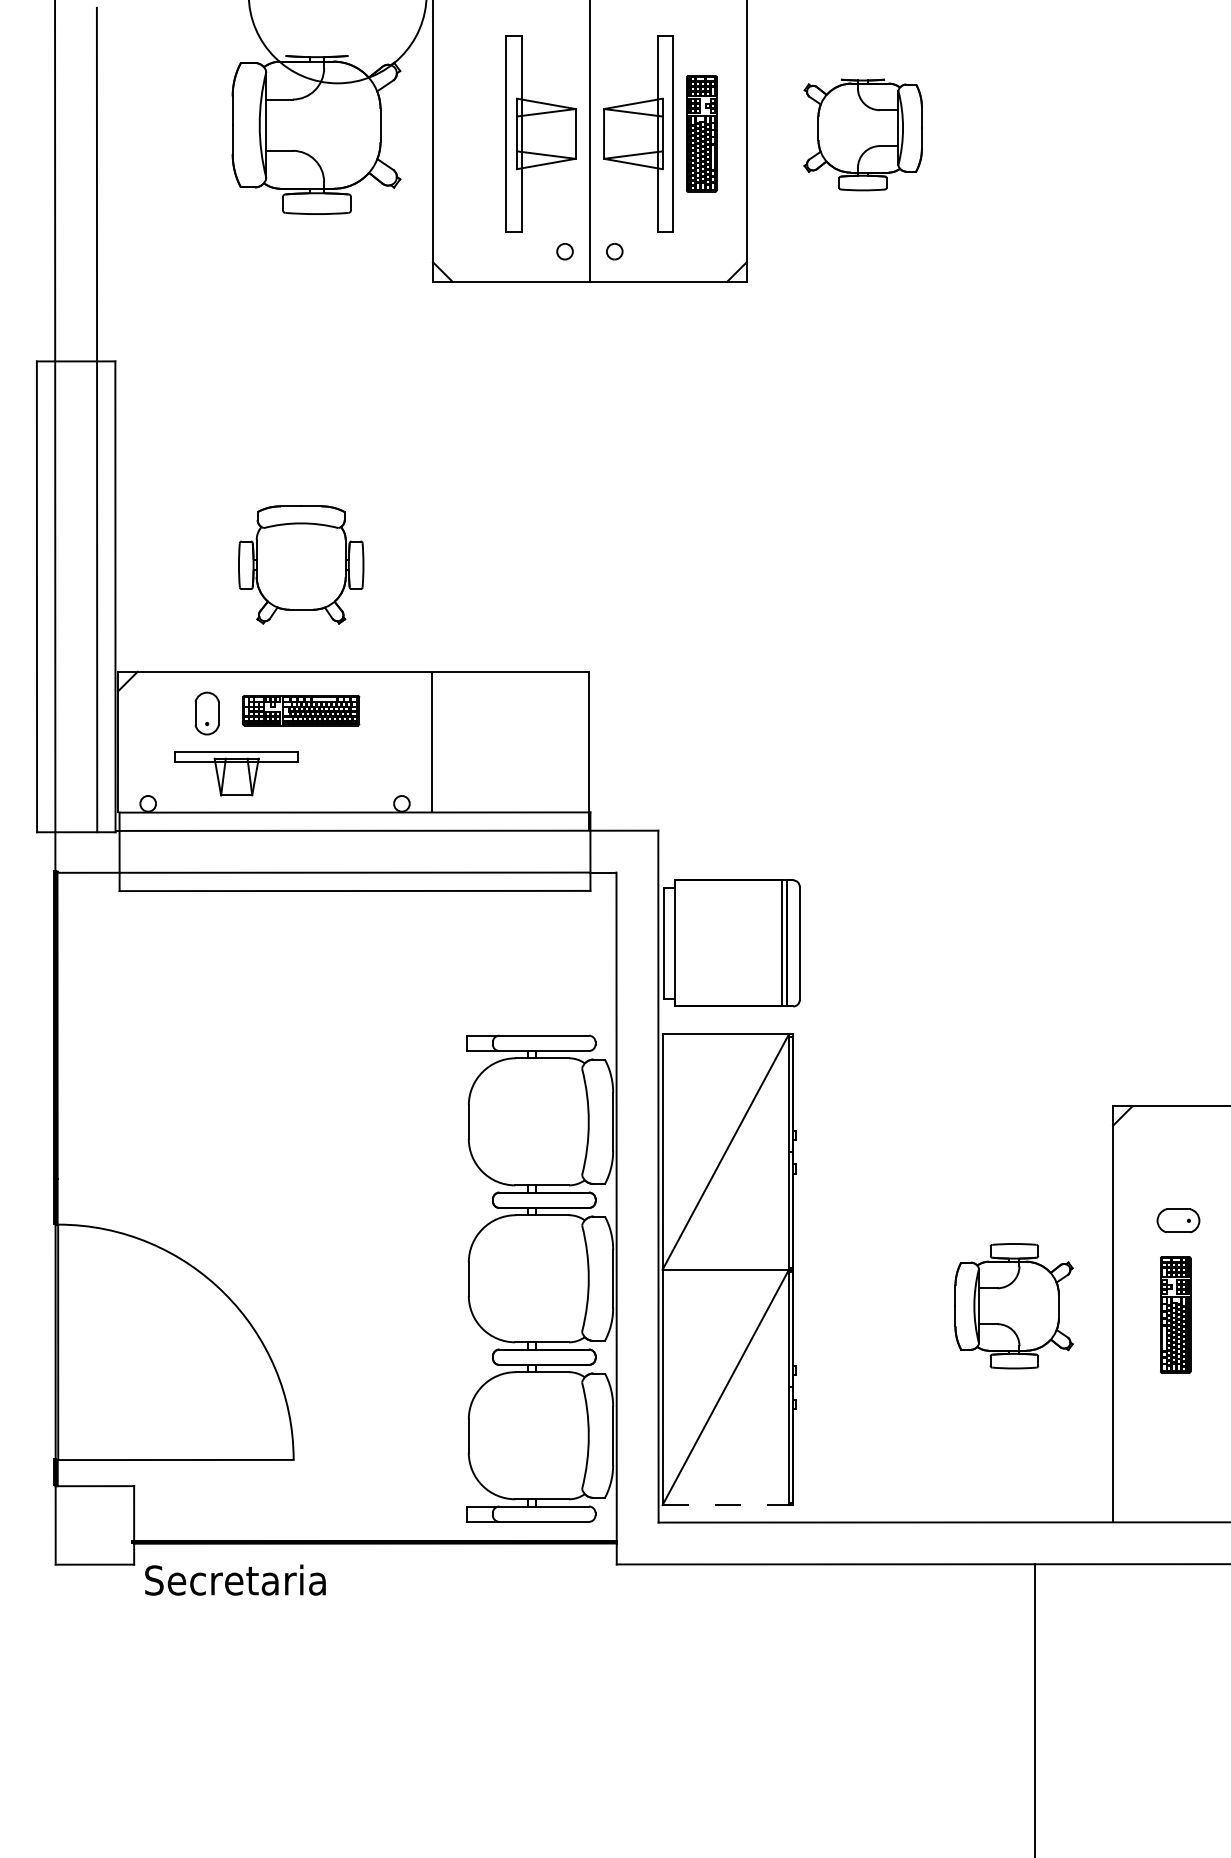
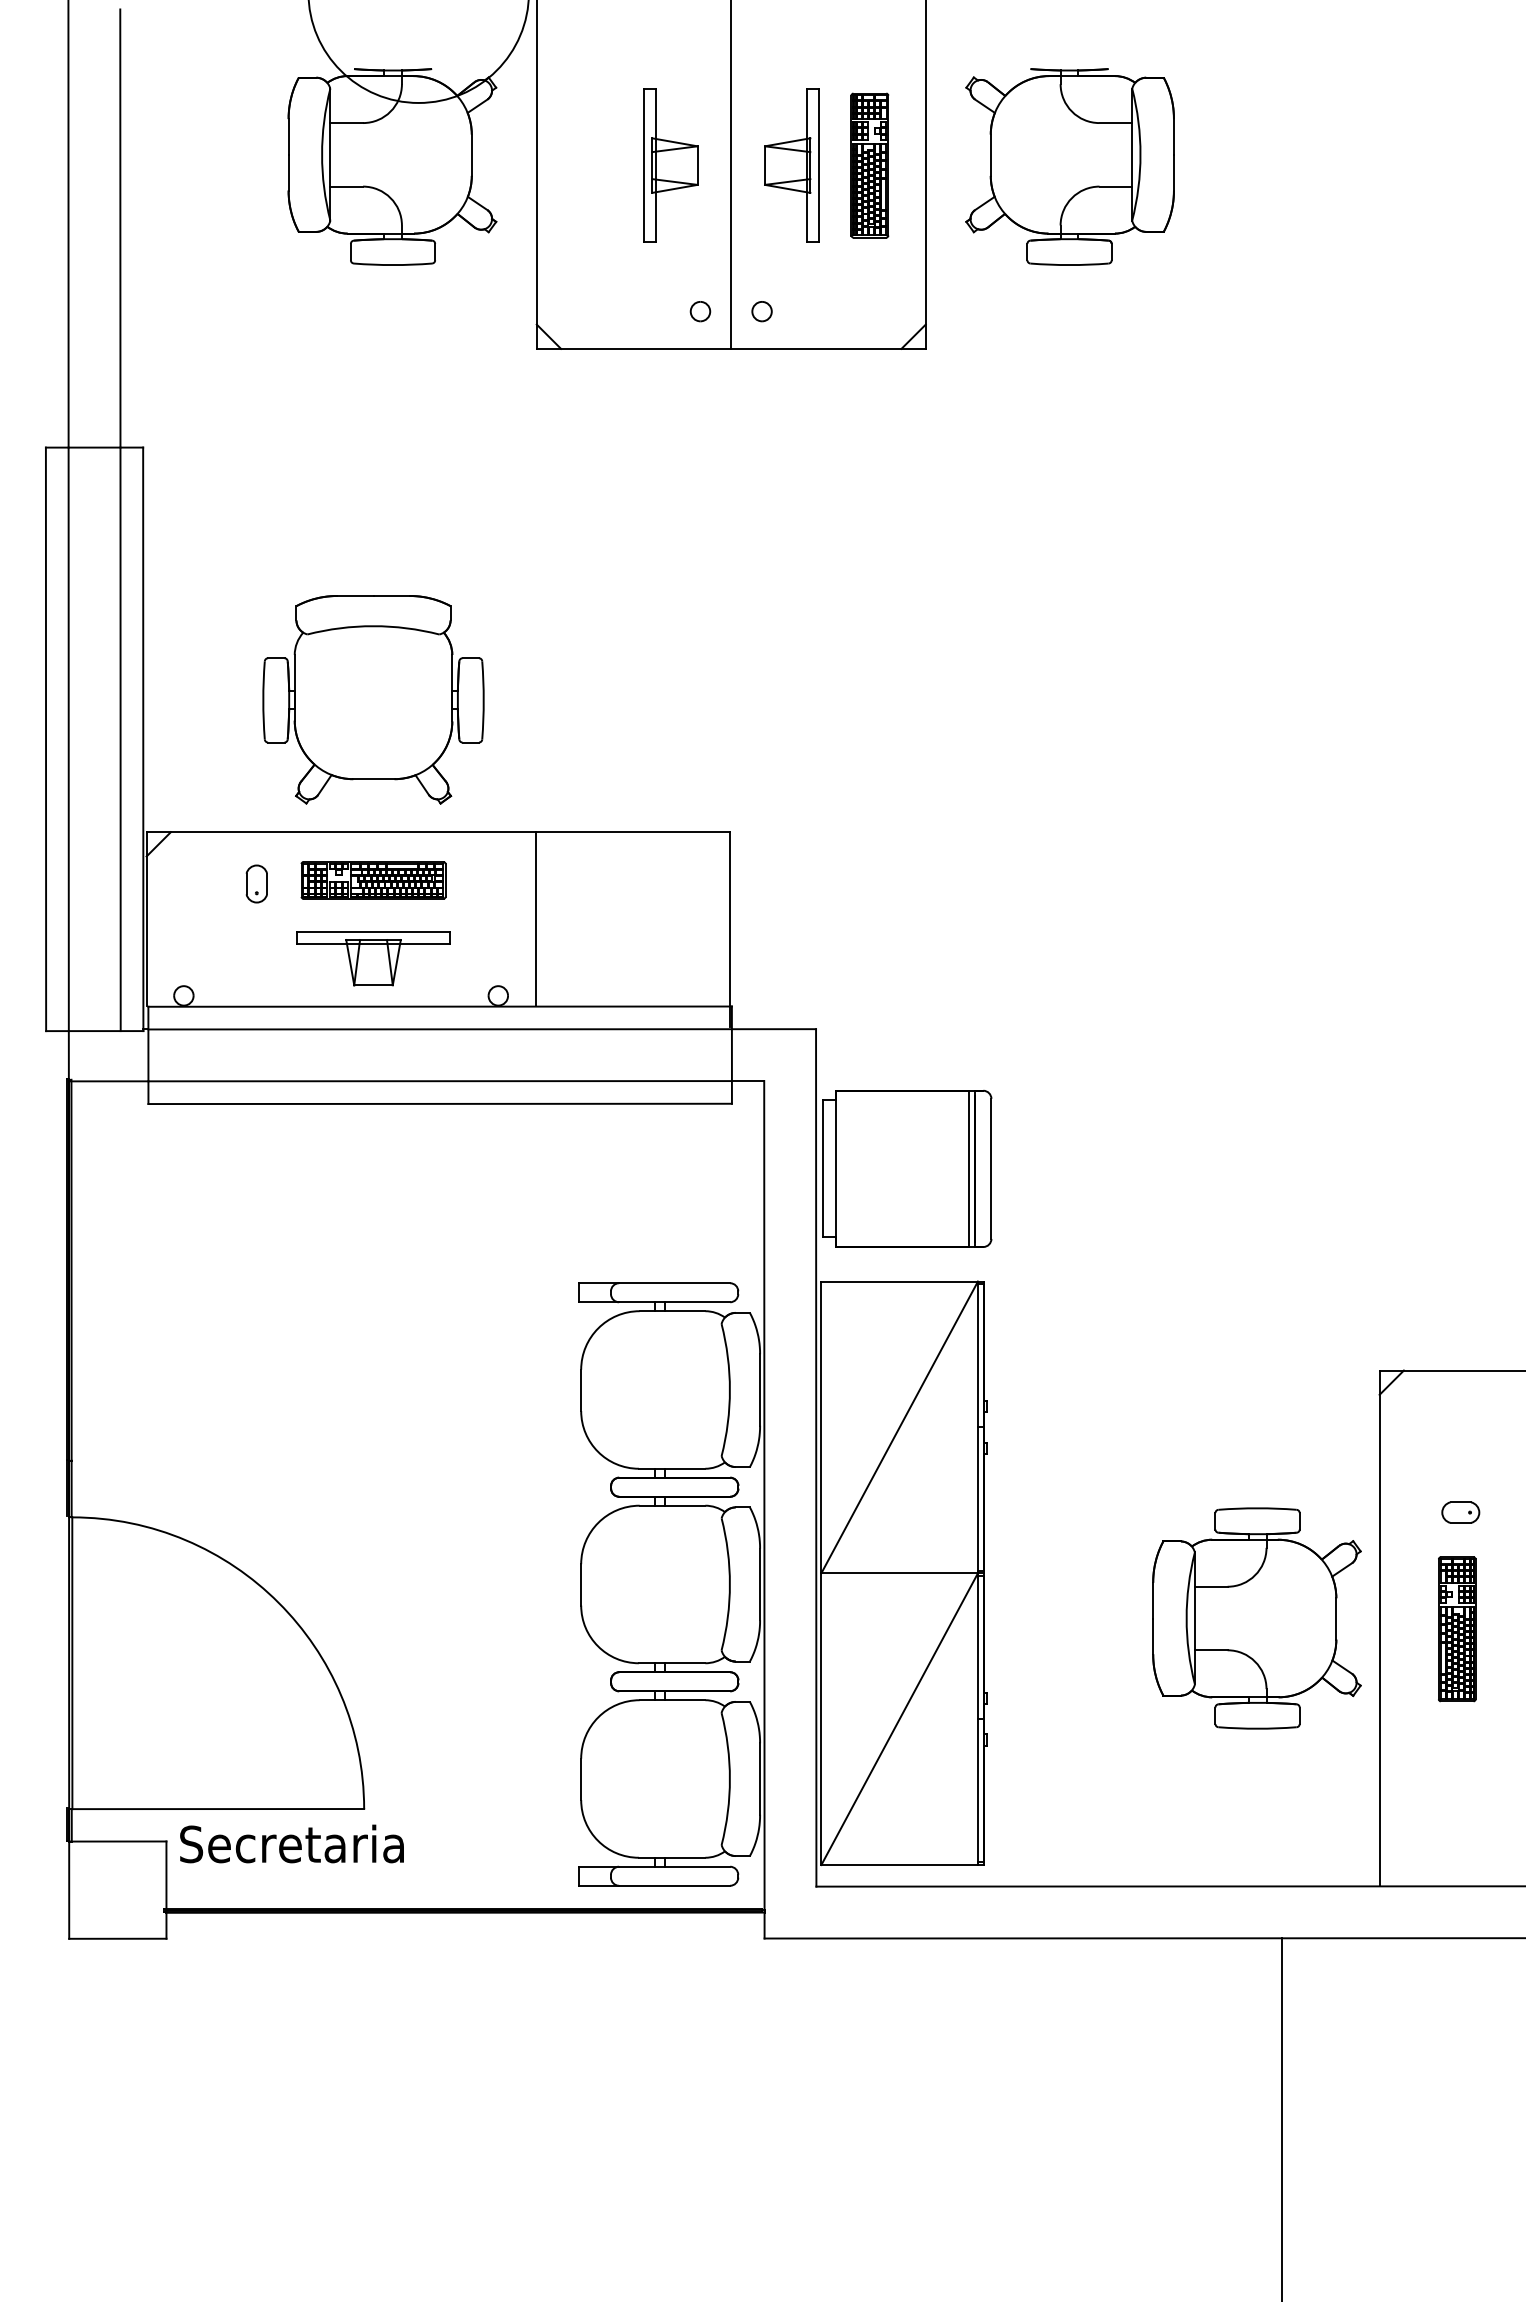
part: (540, 133) -> (670, 165), size x0.62
part: (638, 133) -> (791, 165), size x0.62
part: (862, 134) -> (1069, 166), size x1.43
part: (301, 564) -> (373, 699), size x1.43
part: (206, 713) -> (256, 883), size x0.71
part: (236, 773) -> (373, 958), moved
part: (1178, 1220) -> (1460, 1512), size x0.71
part: (1013, 1306) -> (1256, 1618), size x1.43
line: (727, 1505) -> (901, 1865), dashed -> solid
text: (235, 1579) -> (291, 1843), moved

